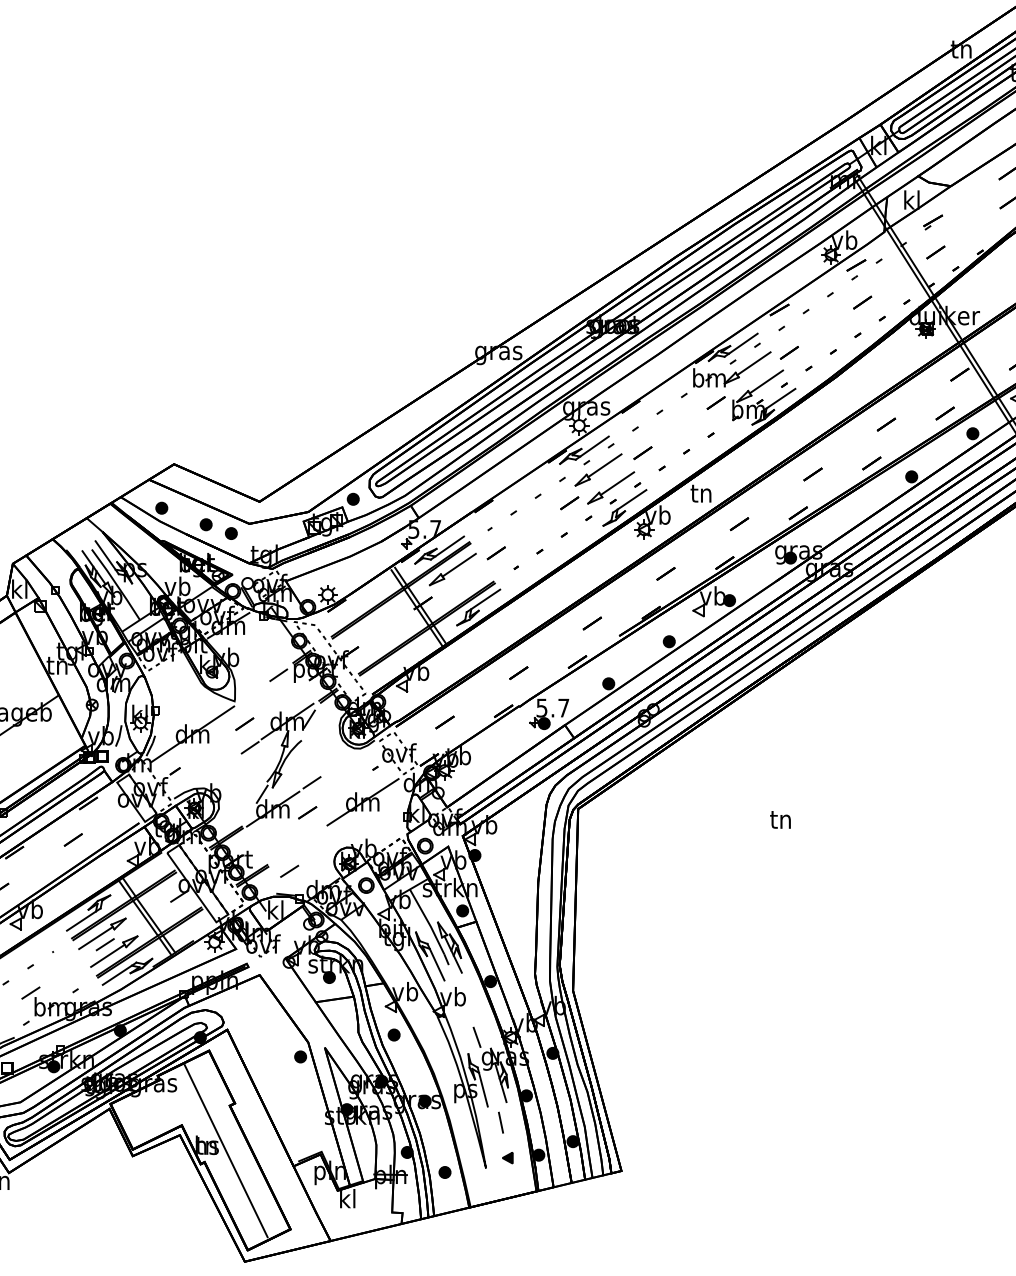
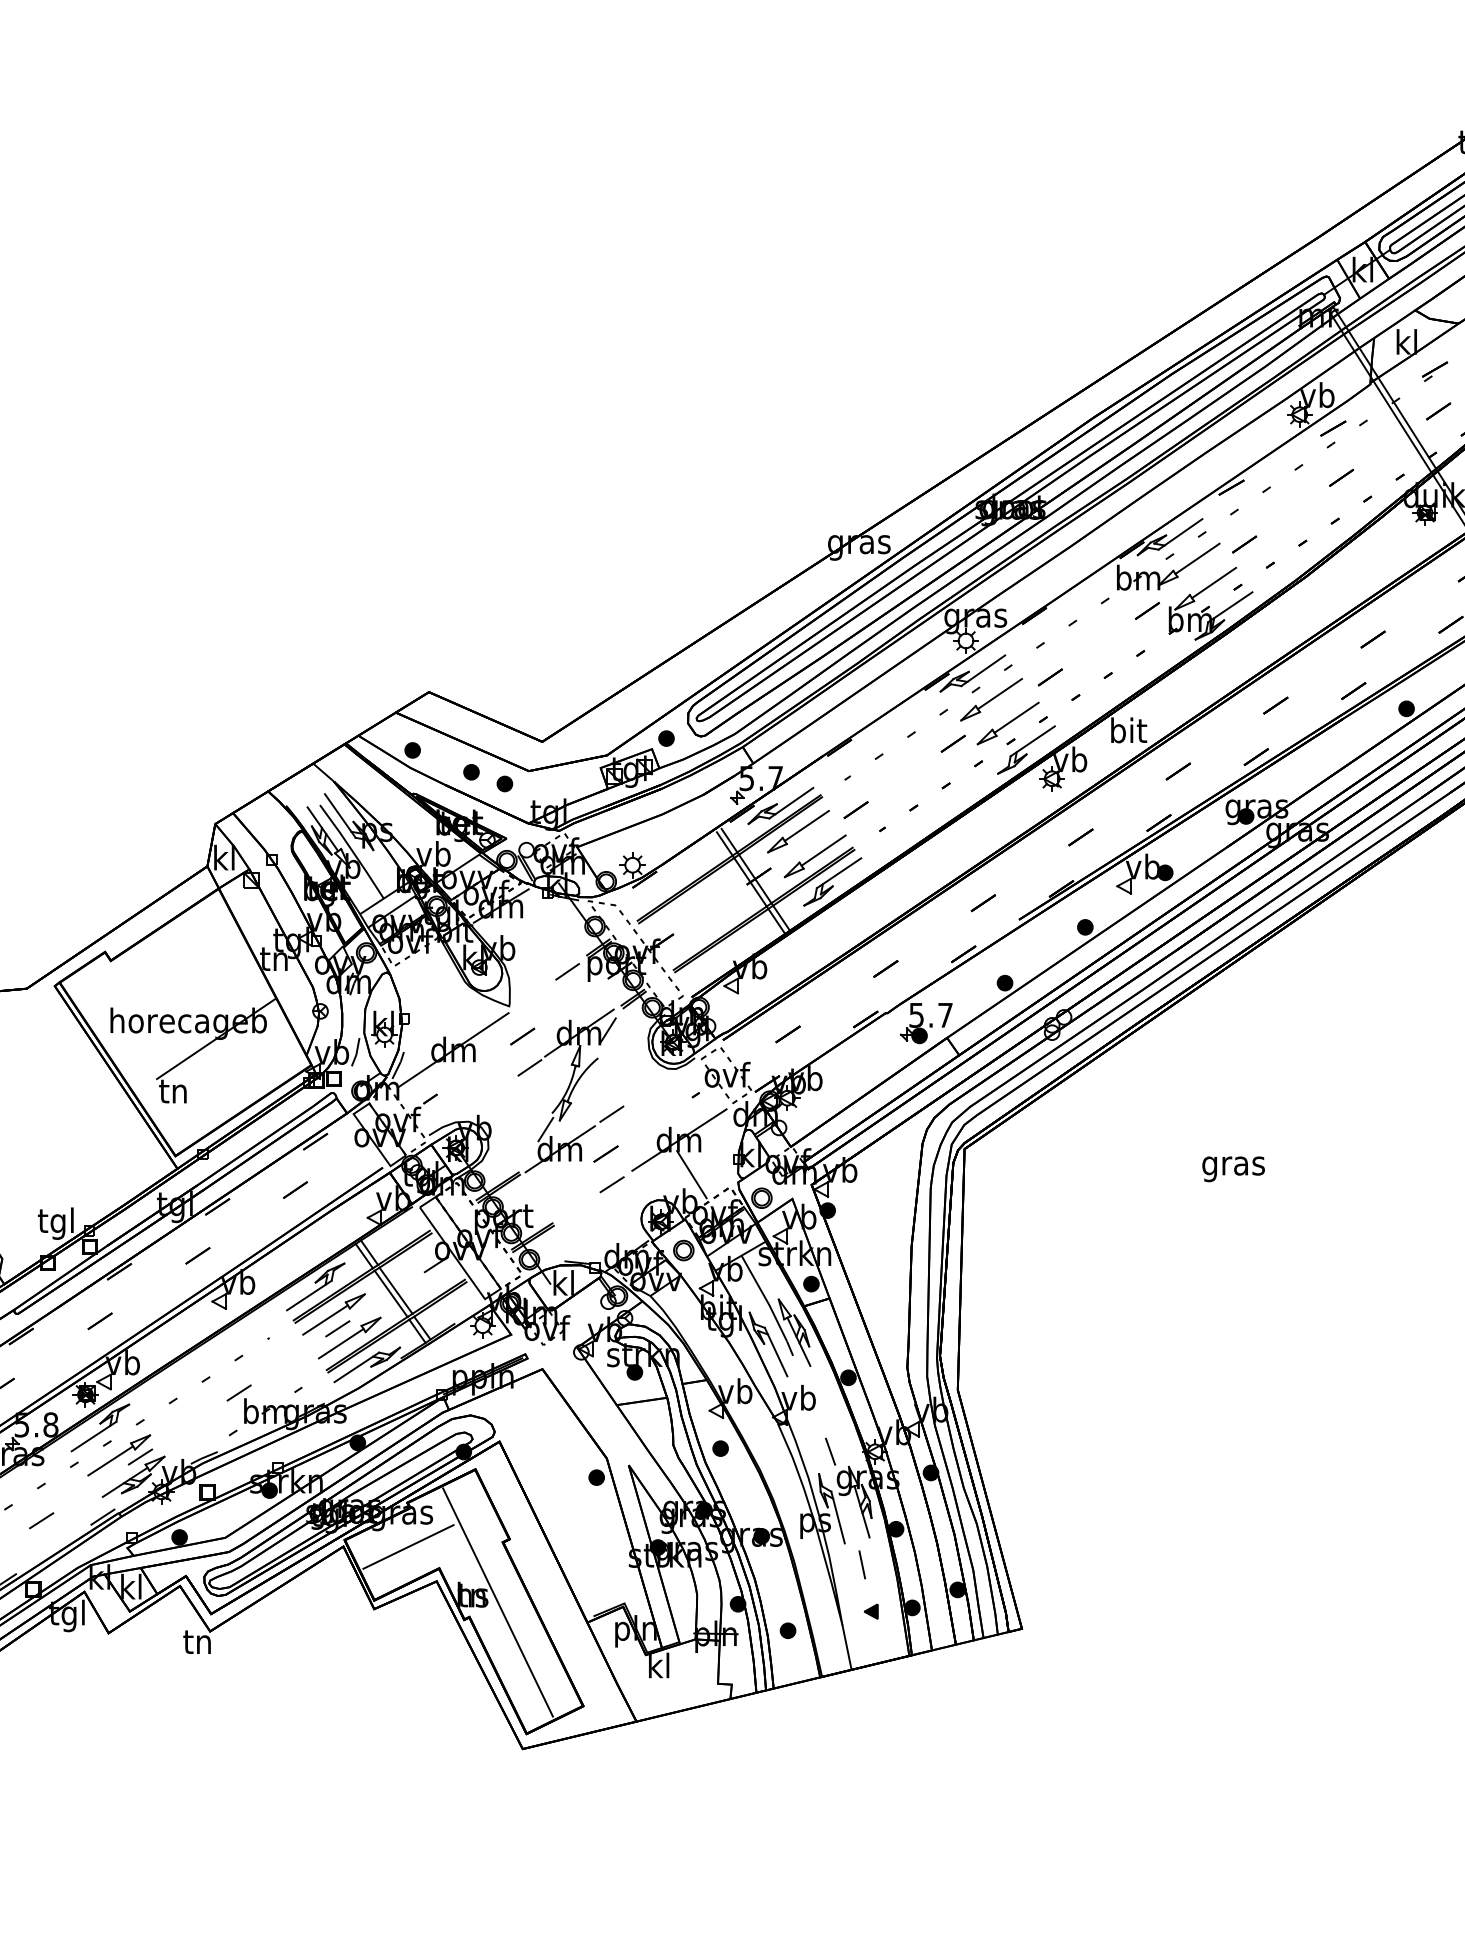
text: (702, 493) -> (1129, 730), tn -> bit
part: (464, 588) -> (814, 856), added
text: (781, 822) -> (1233, 1166), tn -> gras
line: (372, 828) -> (691, 1174), added
line: (289, 871) -> (611, 1184), moved
line: (158, 1108) -> (408, 1546), added
line: (489, 1185) -> (846, 1647), added

